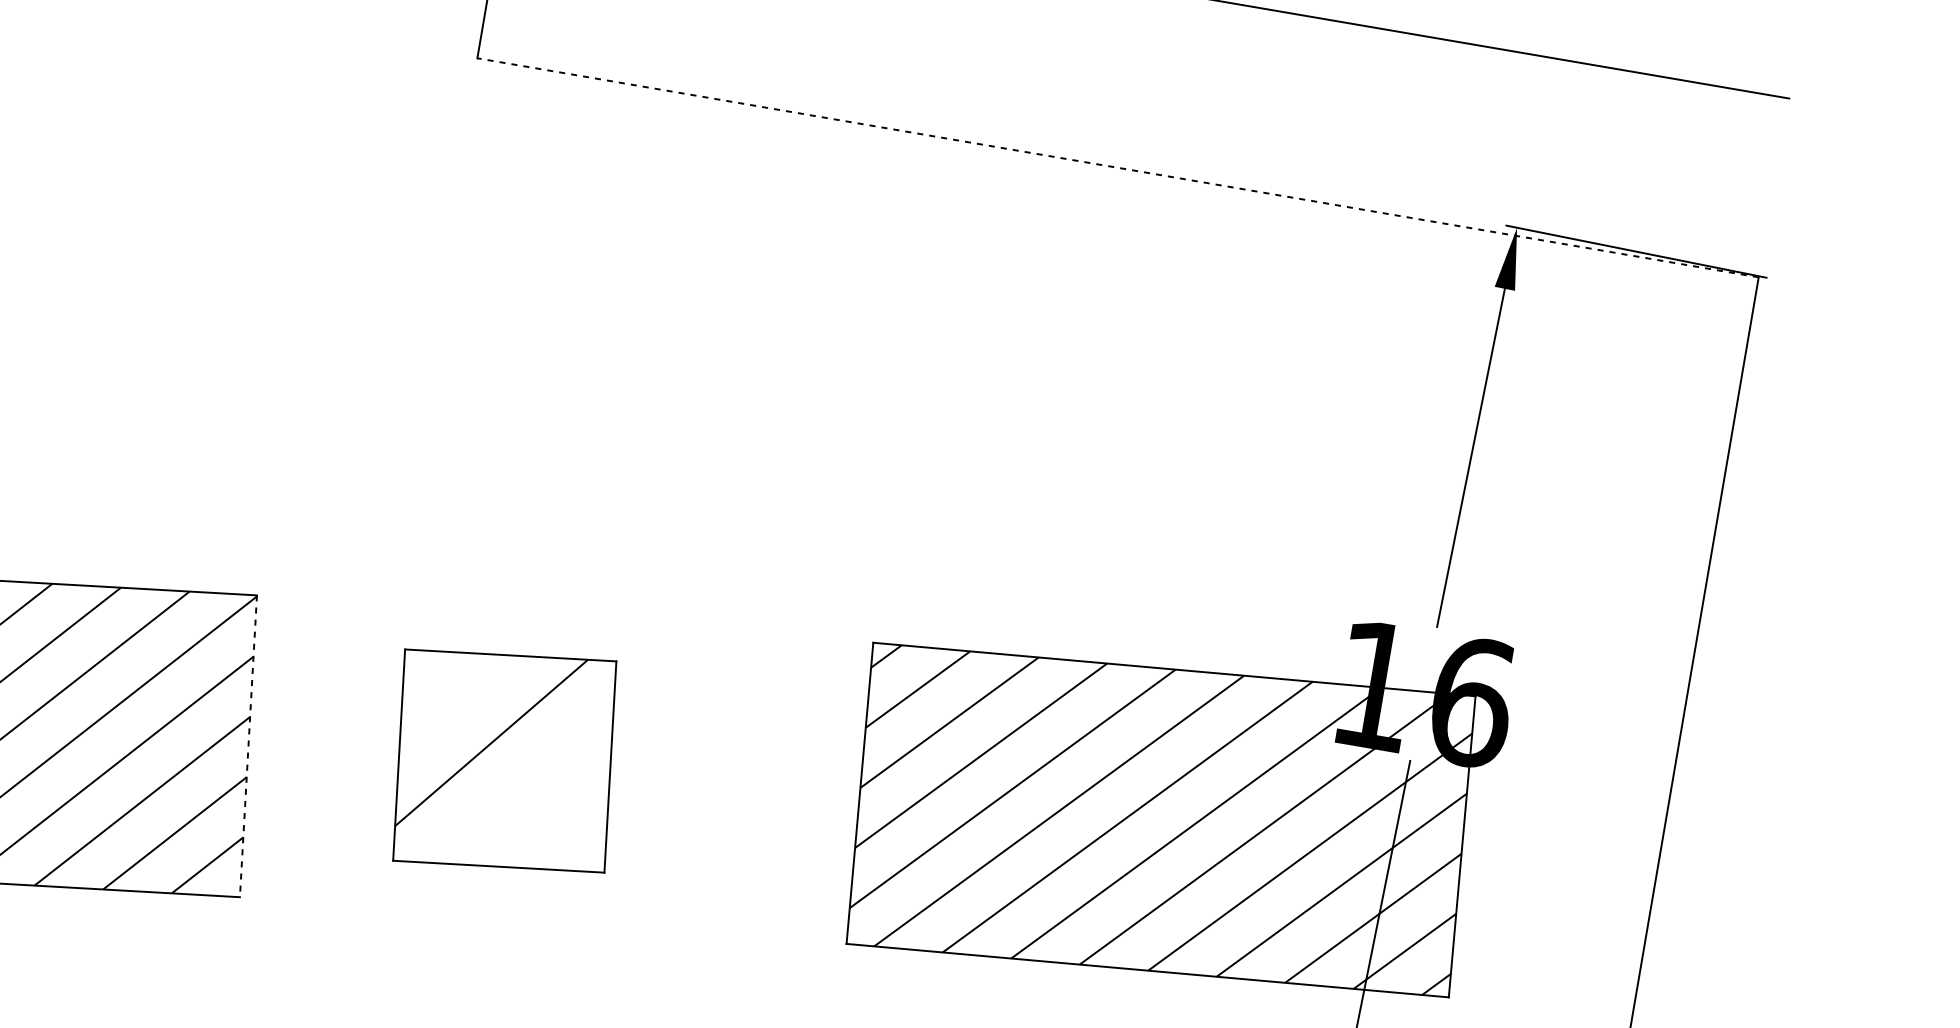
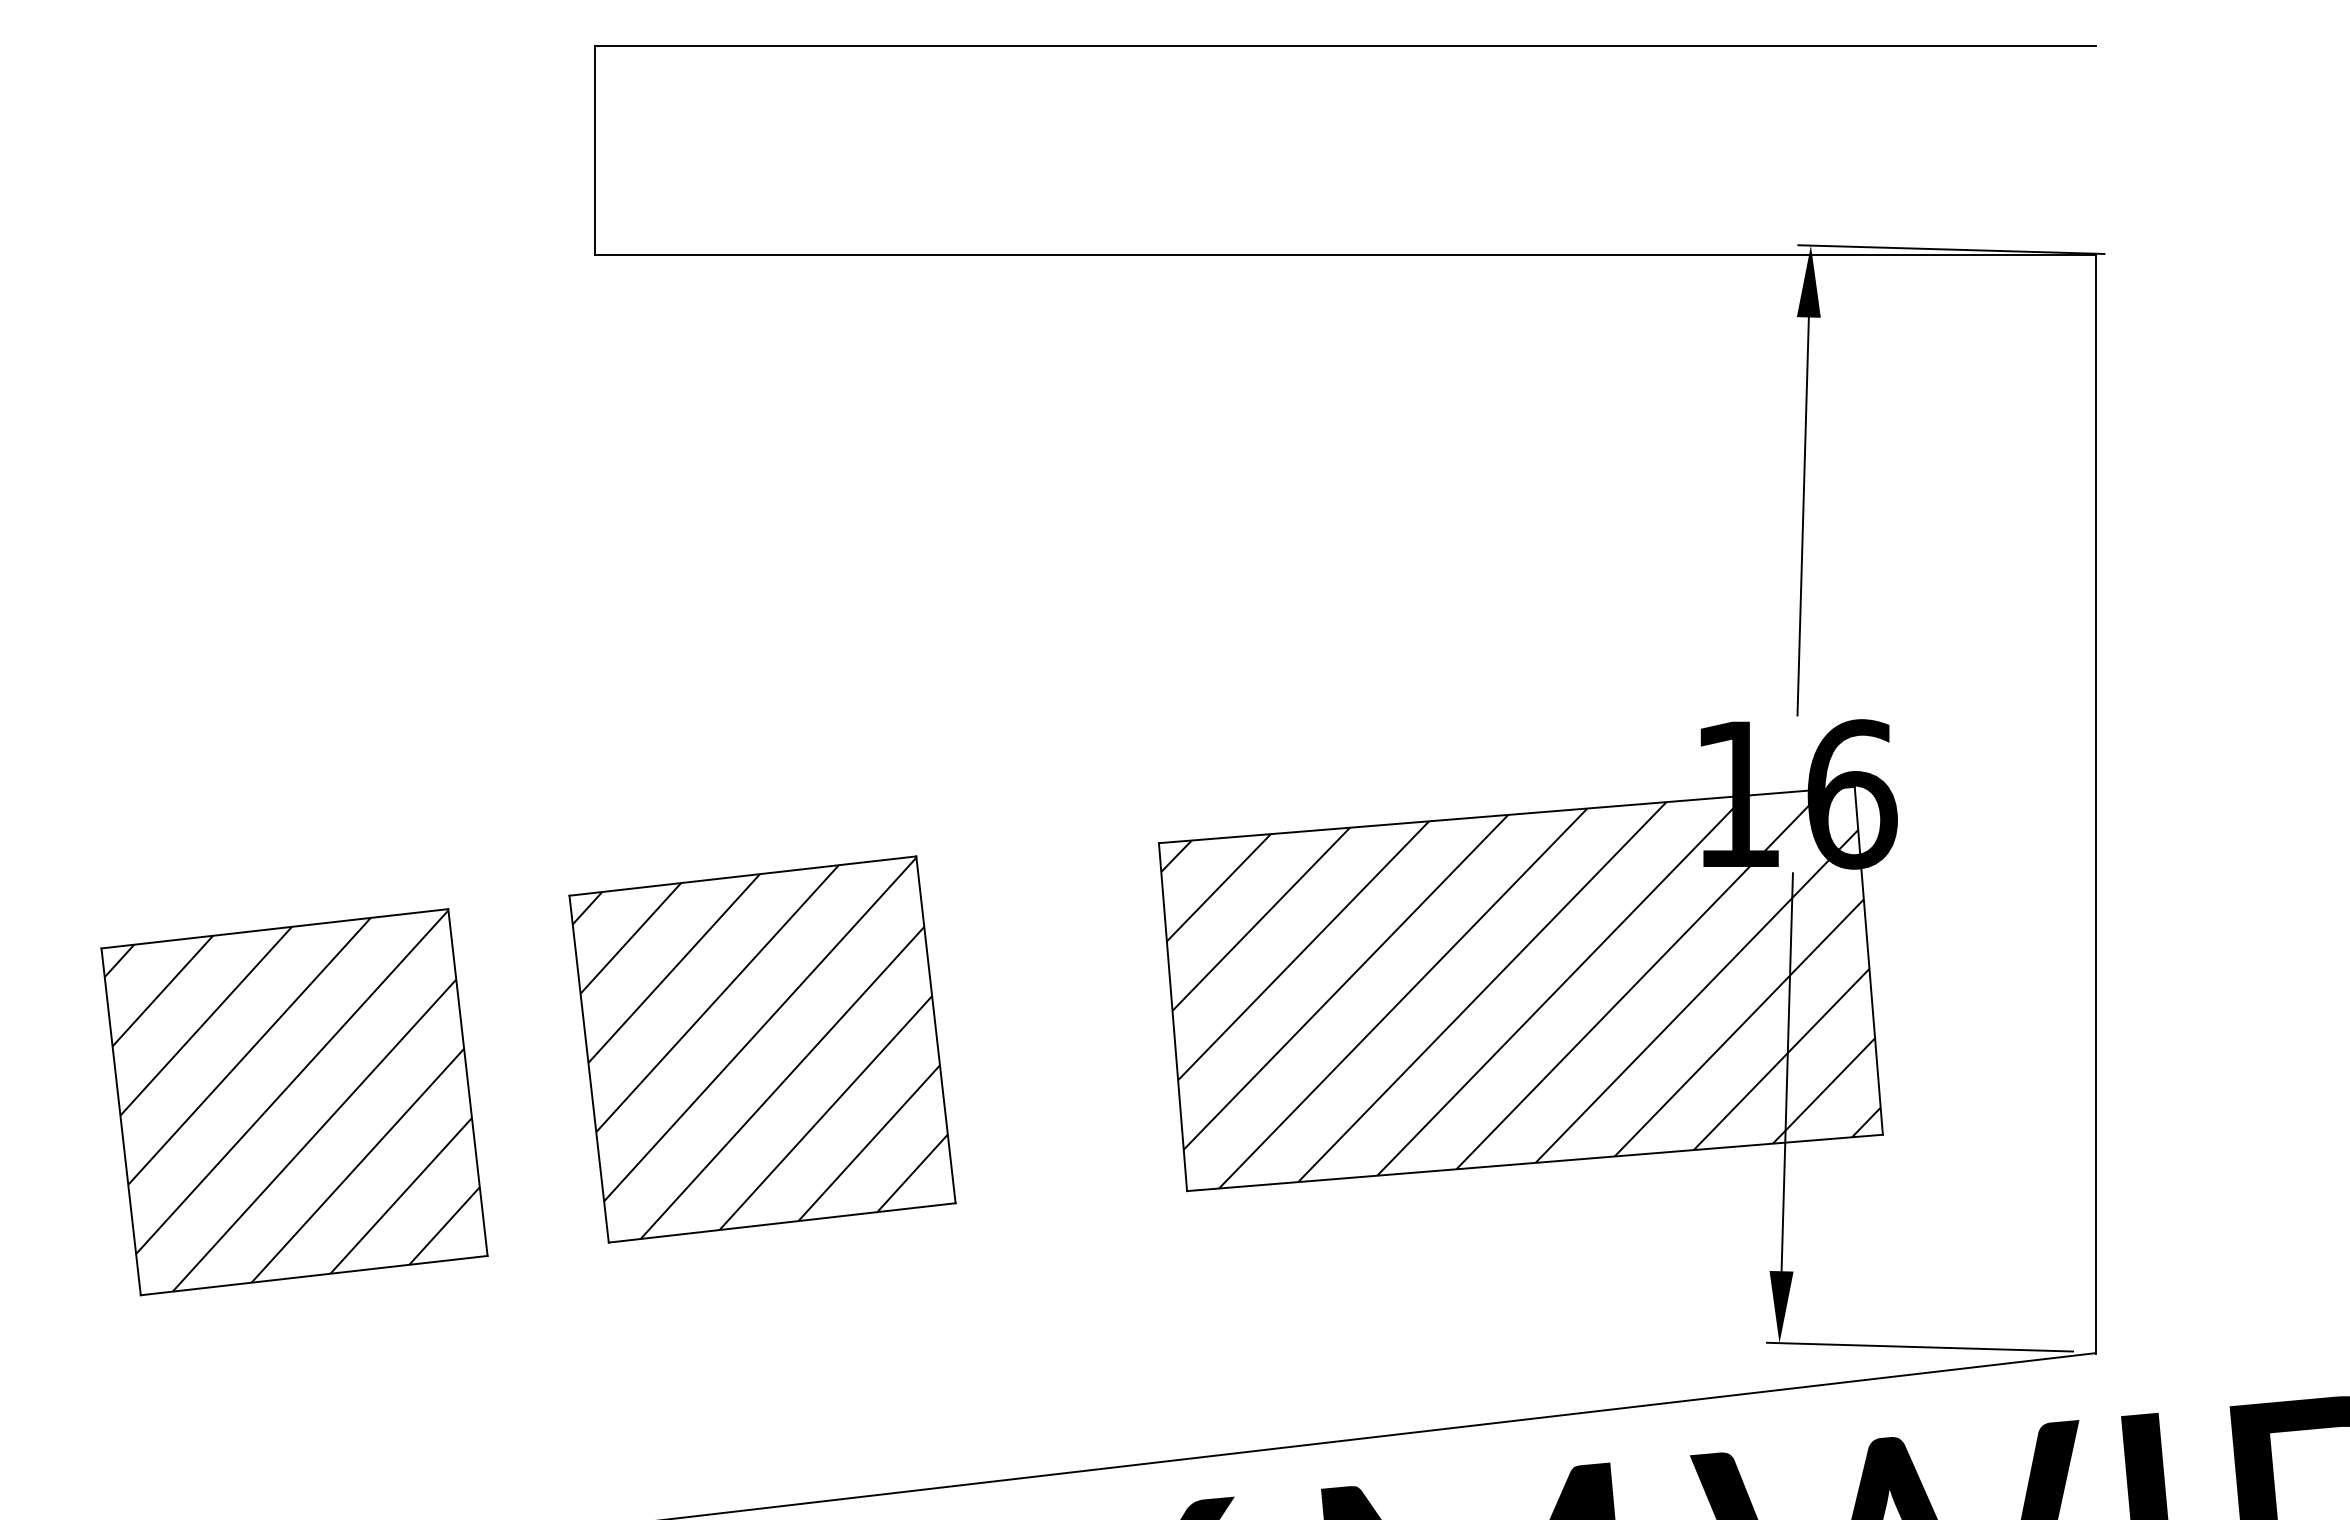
line: (1117, 168) -> (1344, 255), dashed -> solid
line: (248, 746) -> (467, 1082), dashed -> solid
part: (504, 761) -> (762, 1049), size x1.43

